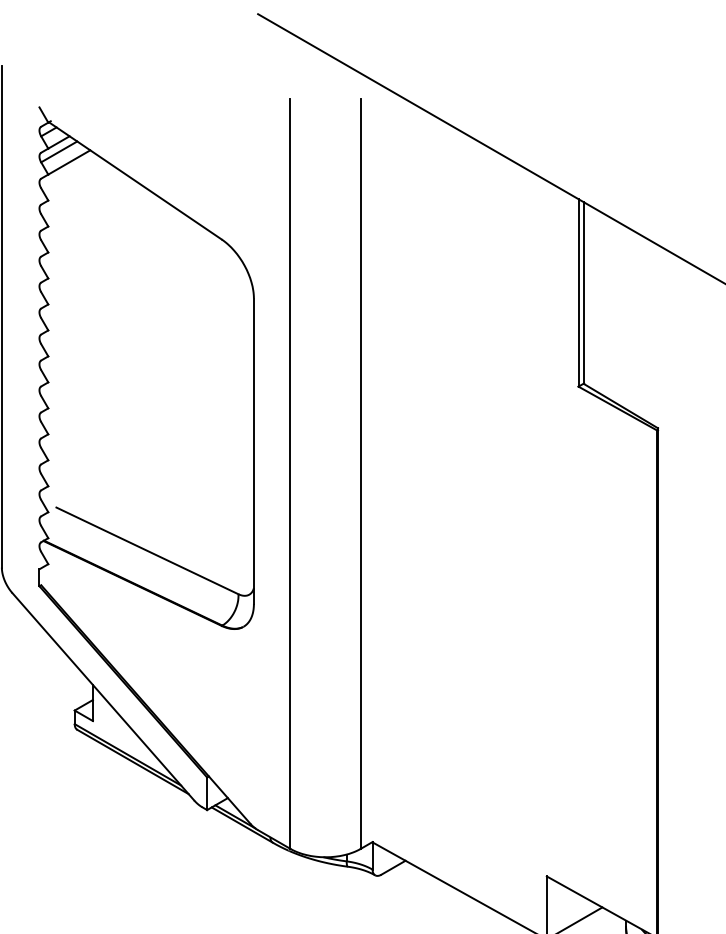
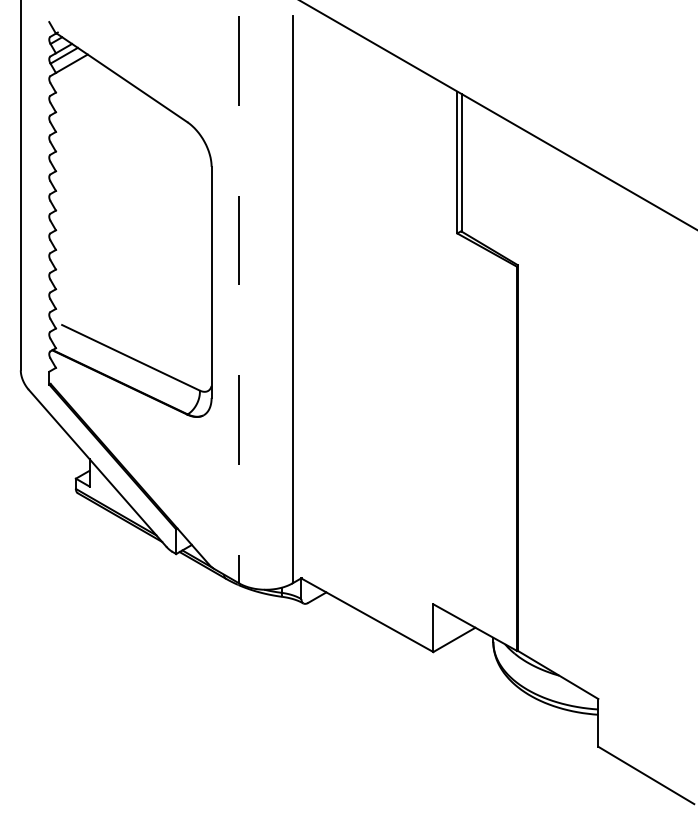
line: (290, 473) -> (239, 299), solid -> dashed

